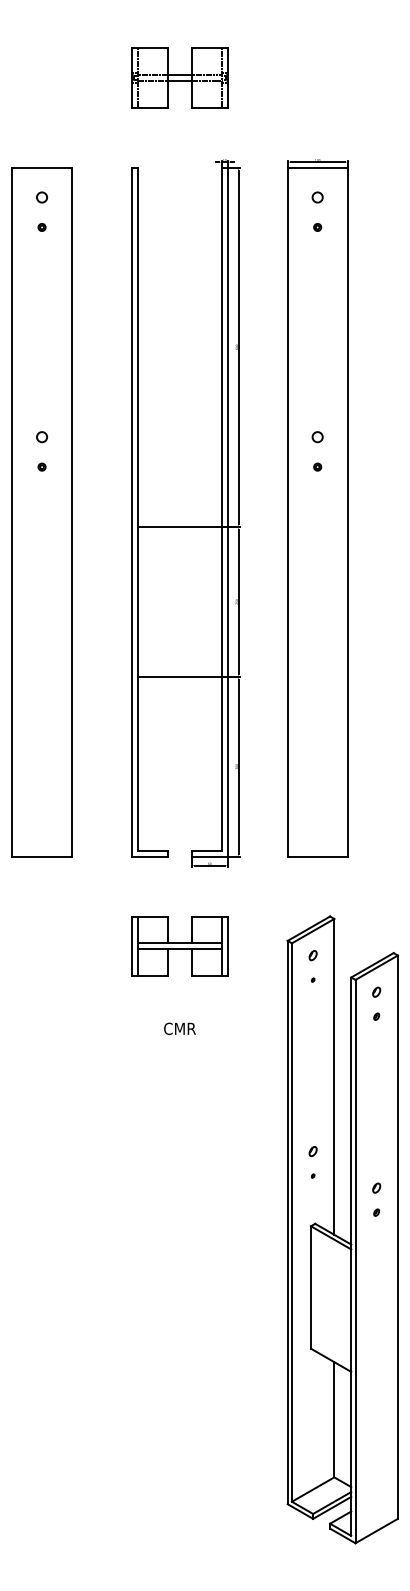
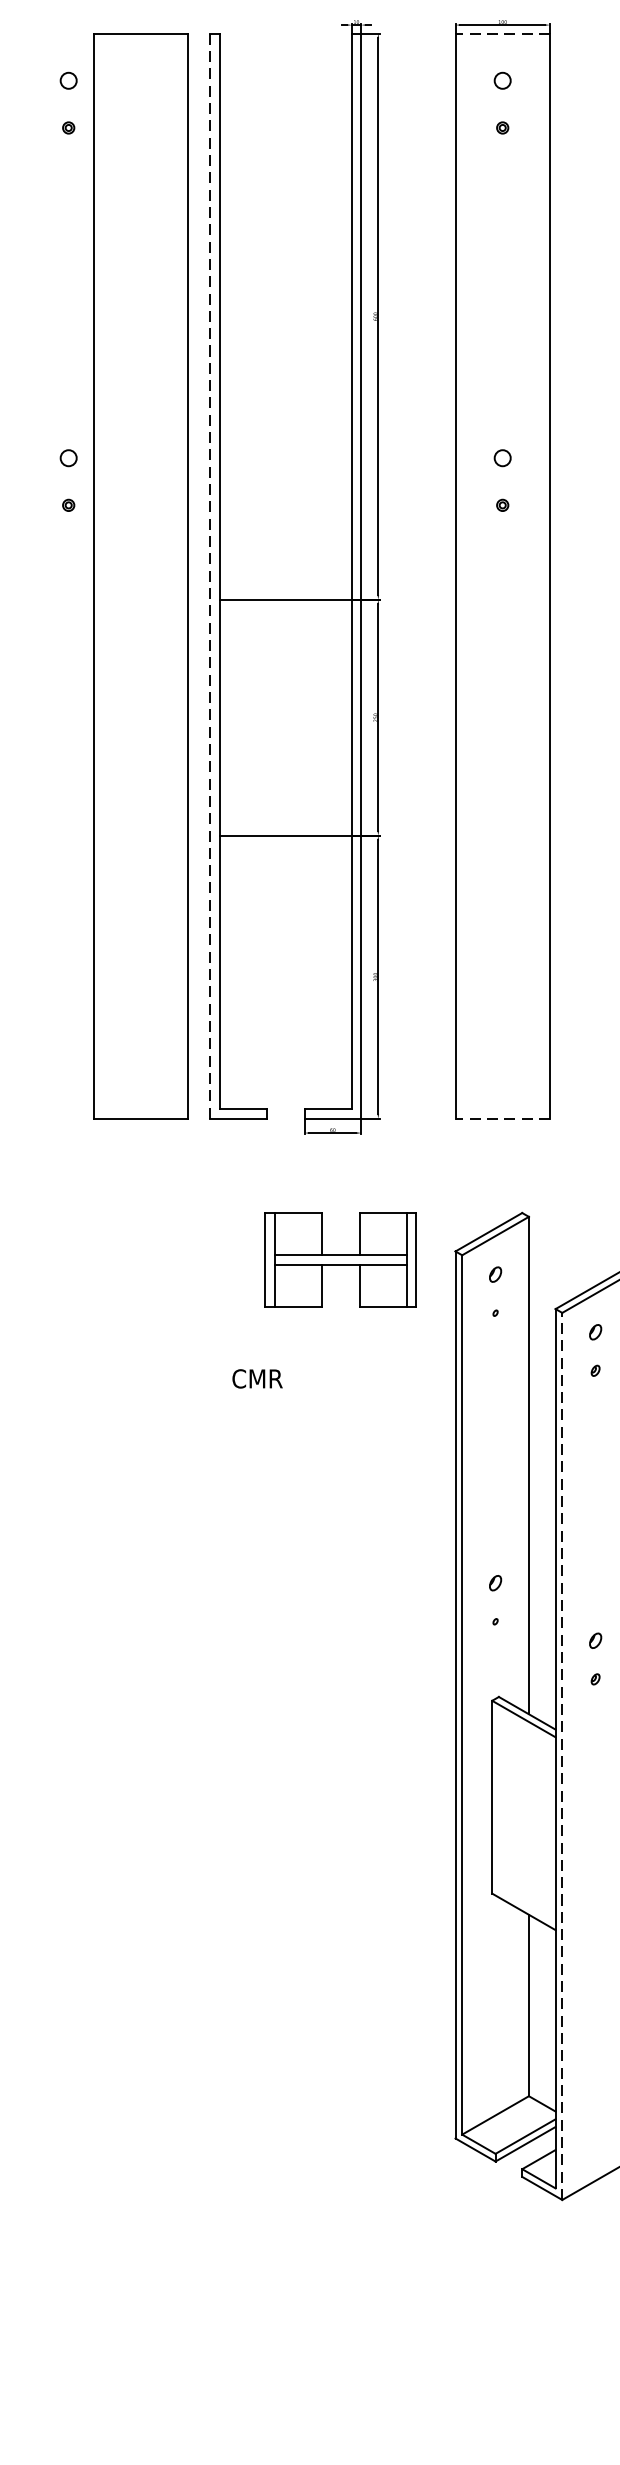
line: (317, 167) -> (502, 33), solid -> dashed
part: (41, 512) -> (140, 576), moved
line: (131, 512) -> (209, 576), solid -> dashed
line: (317, 856) -> (502, 1118), solid -> dashed
part: (179, 946) -> (340, 1260), moved
text: (179, 1028) -> (256, 1378), moved
line: (355, 1261) -> (562, 1756), solid -> dashed

